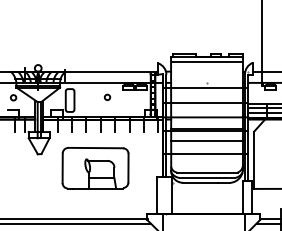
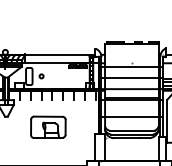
line: (206, 61) -> (131, 47), removed
circle: (107, 96) -> (41, 75), moved
line: (206, 140) -> (131, 106), removed
part: (95, 168) -> (48, 127), size x0.7

